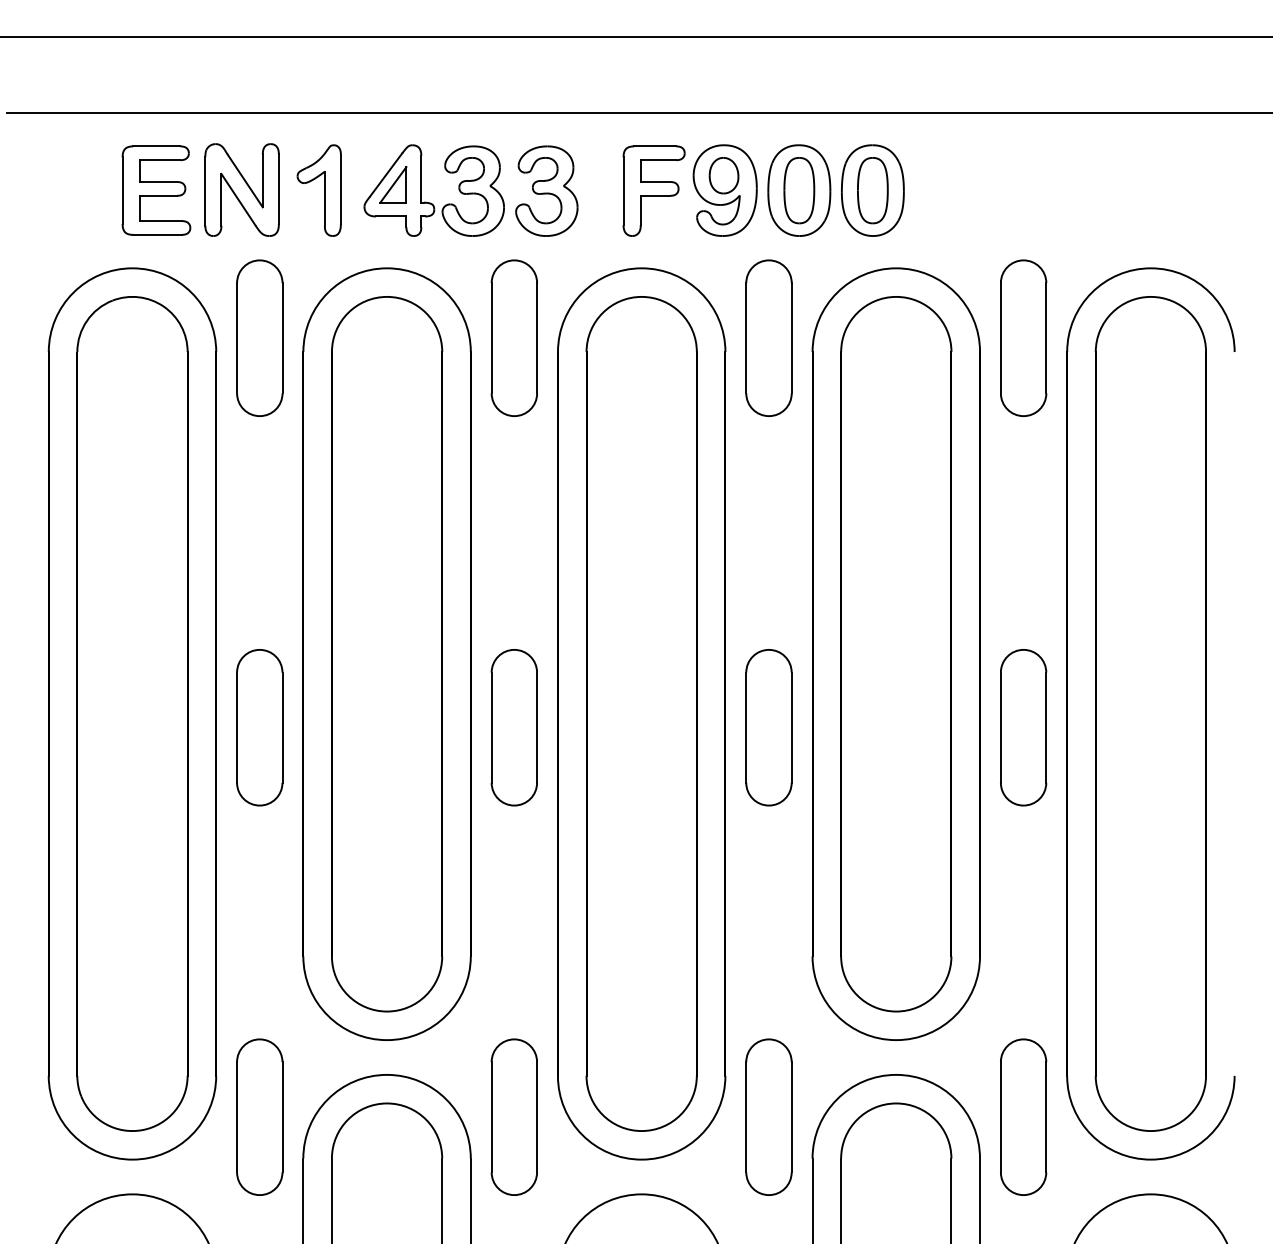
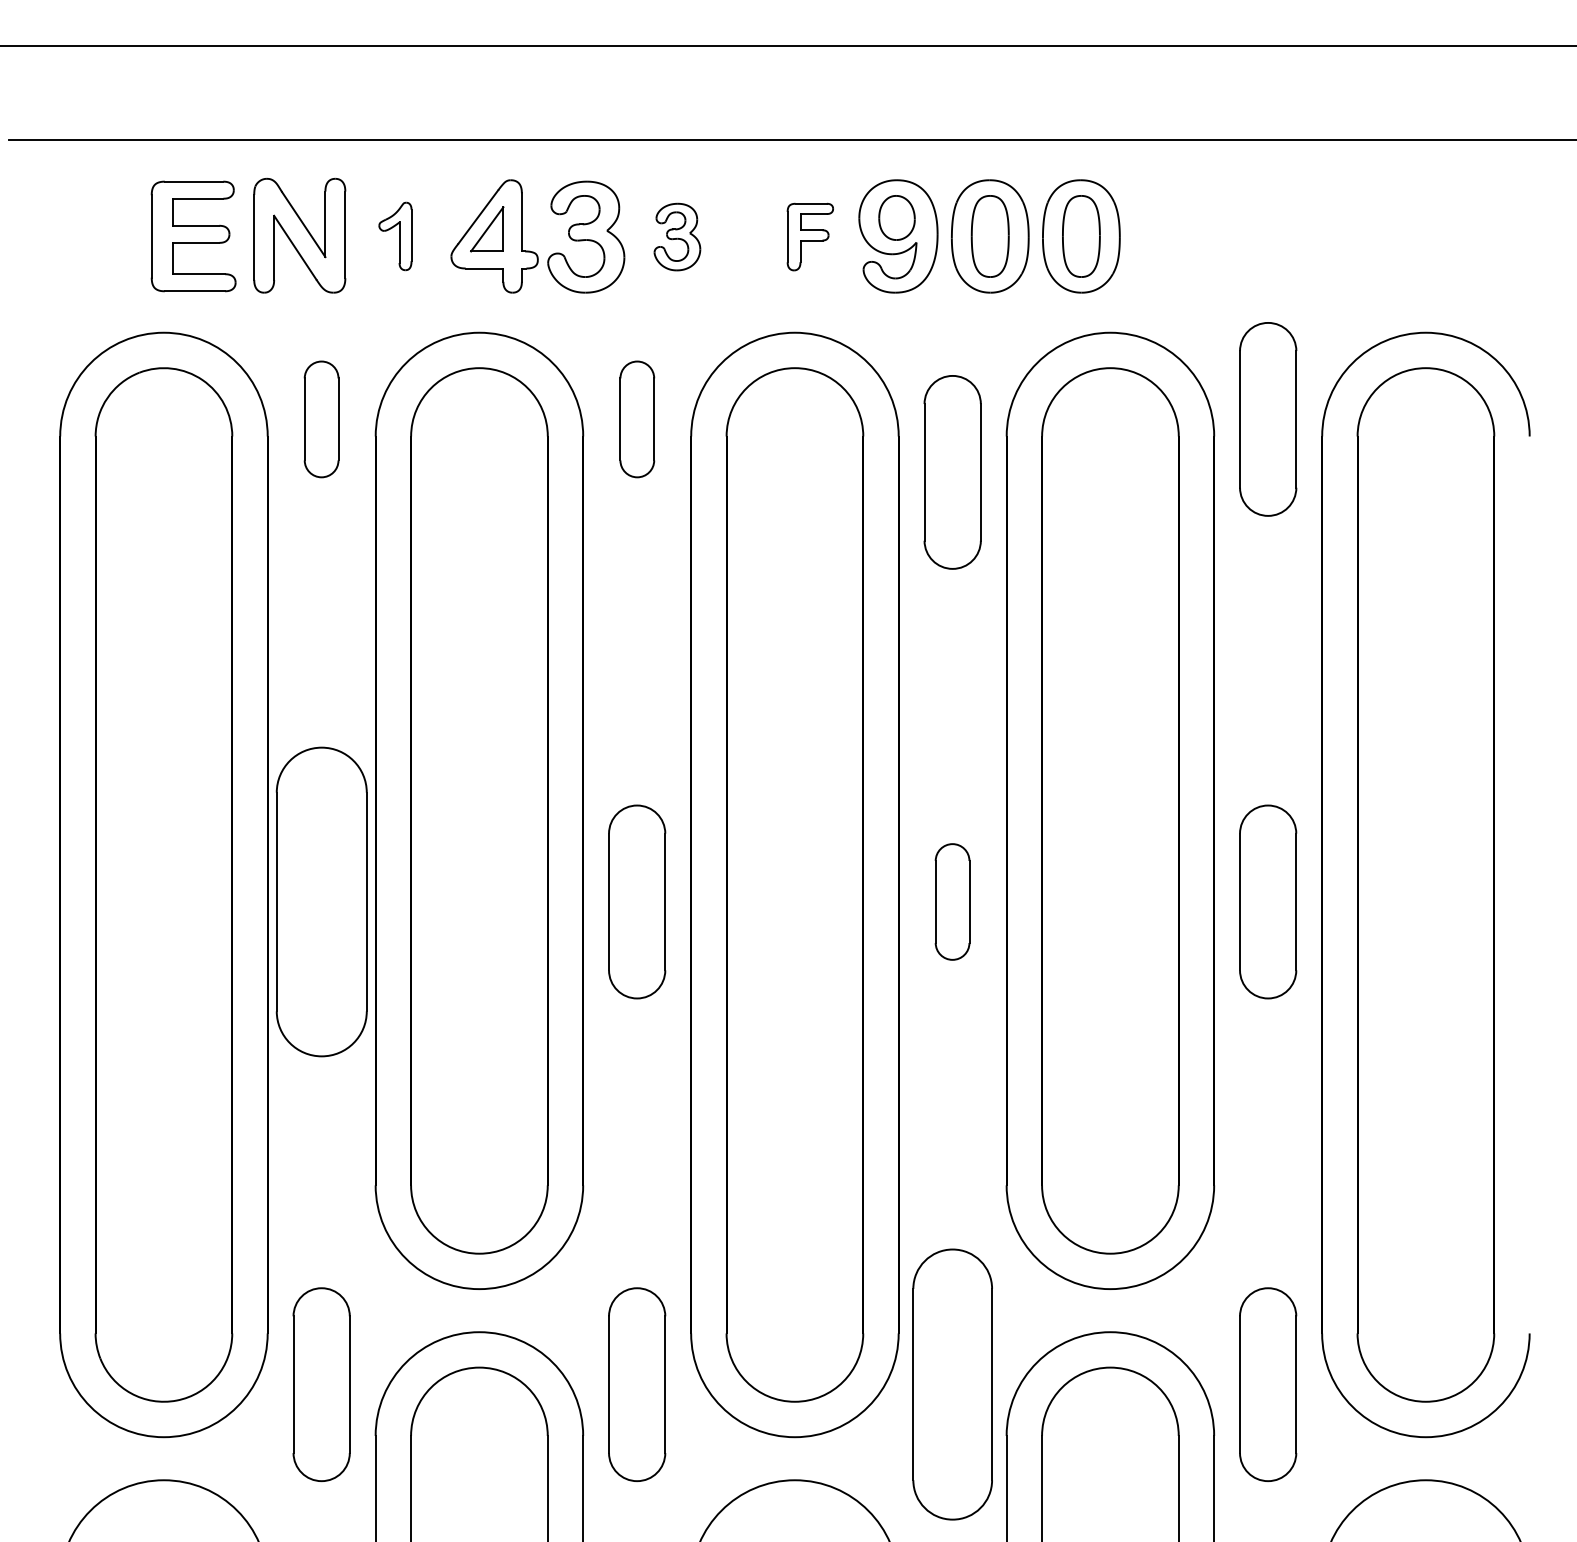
part: (319, 190) -> (395, 236), size x0.6
part: (546, 190) -> (677, 236), size x0.6
part: (654, 190) -> (810, 236), size x0.6
part: (259, 338) -> (321, 419), size x0.6
part: (514, 338) -> (637, 419), size x0.6
part: (768, 338) -> (952, 472), moved
part: (259, 727) -> (321, 901), size x1.6
part: (768, 727) -> (952, 901), size x0.6
part: (768, 1117) -> (952, 1384), size x1.4

